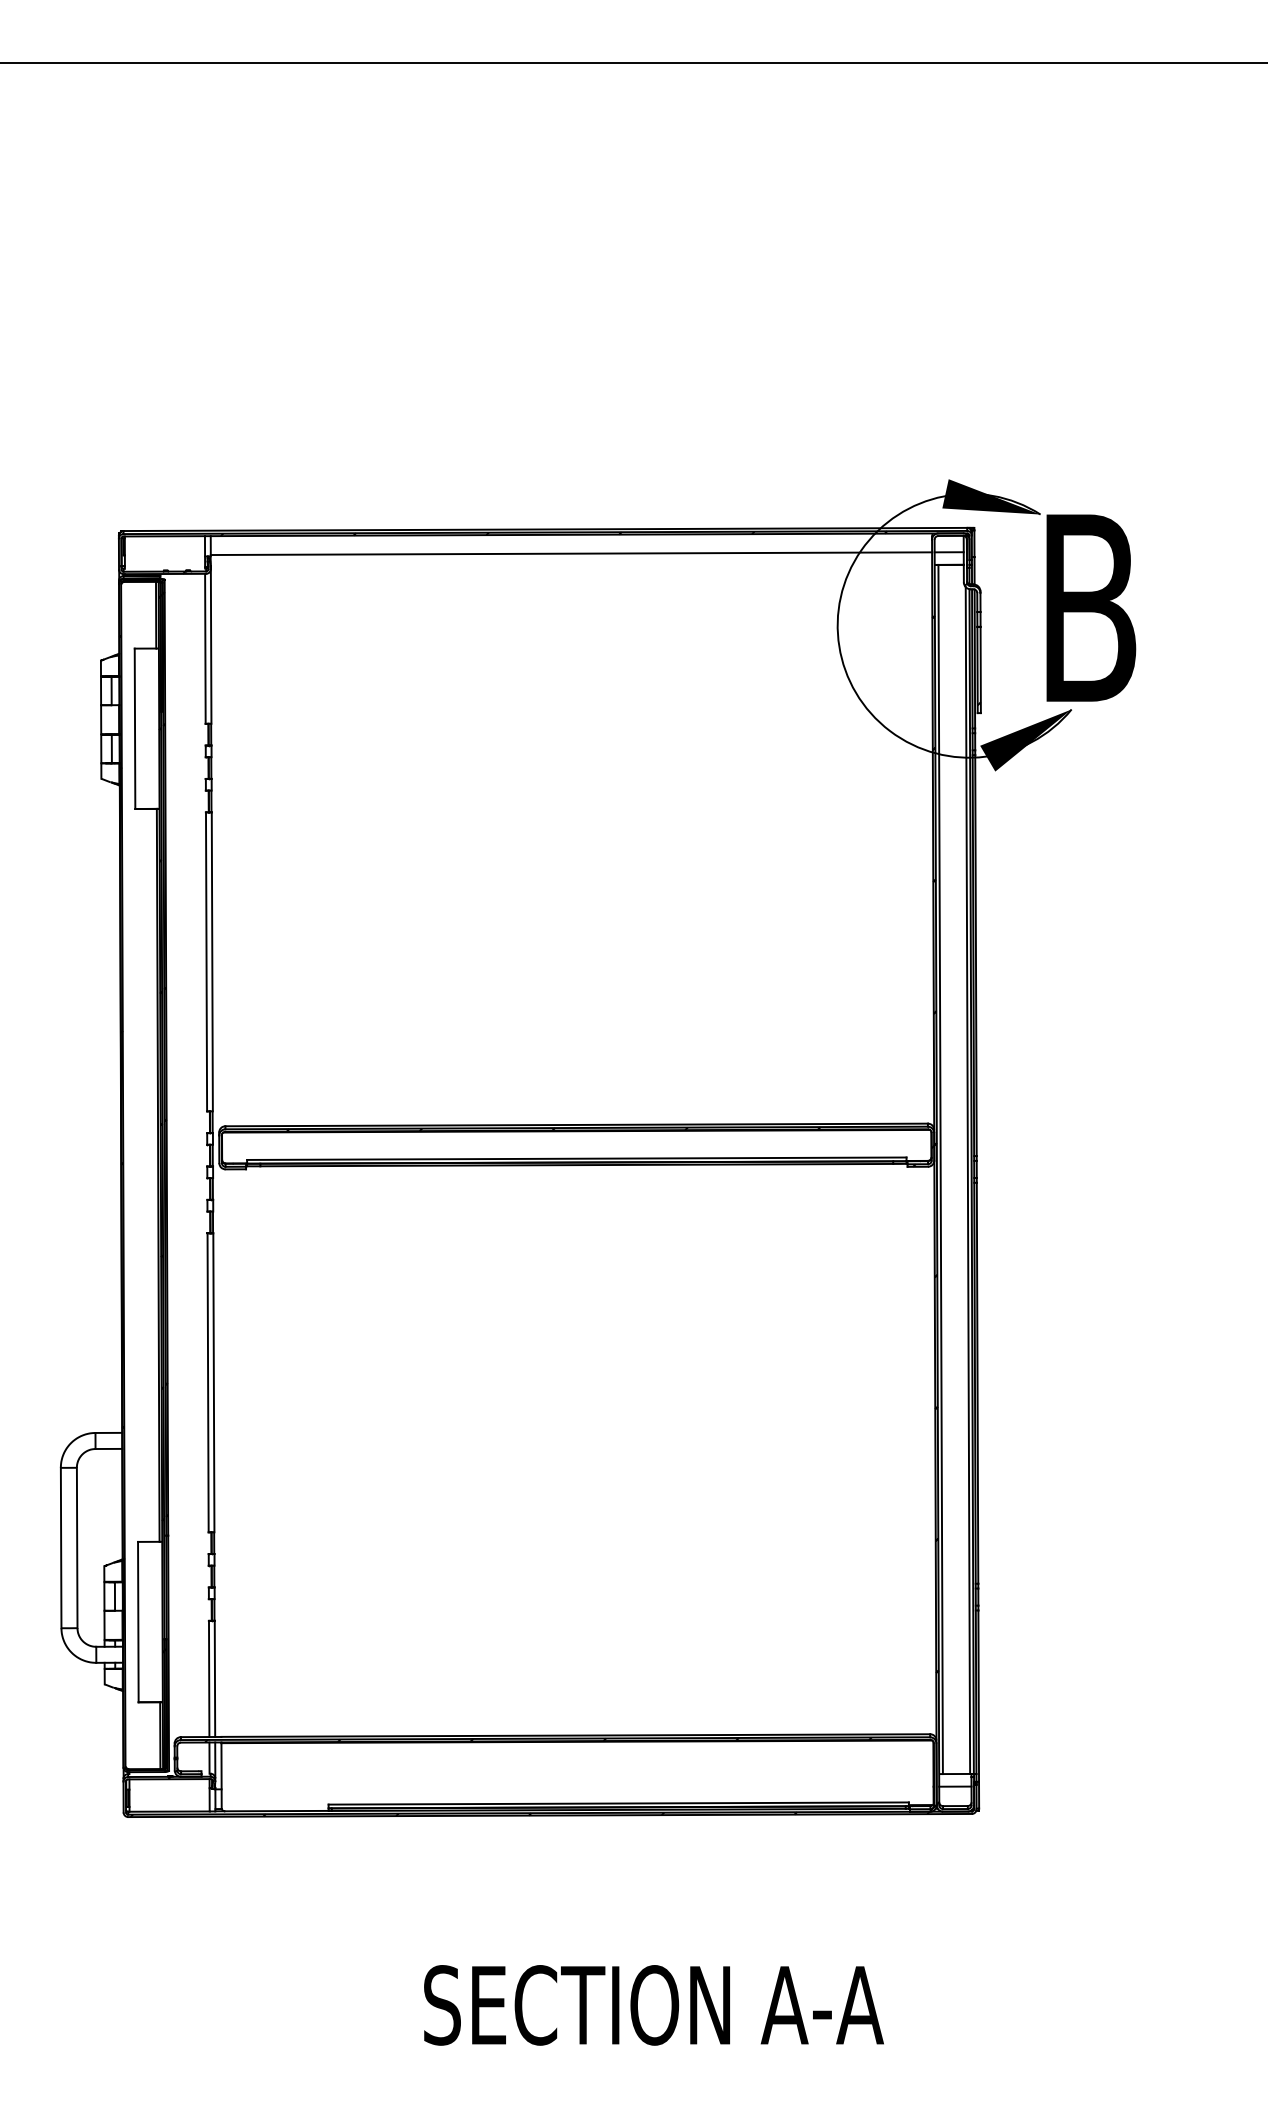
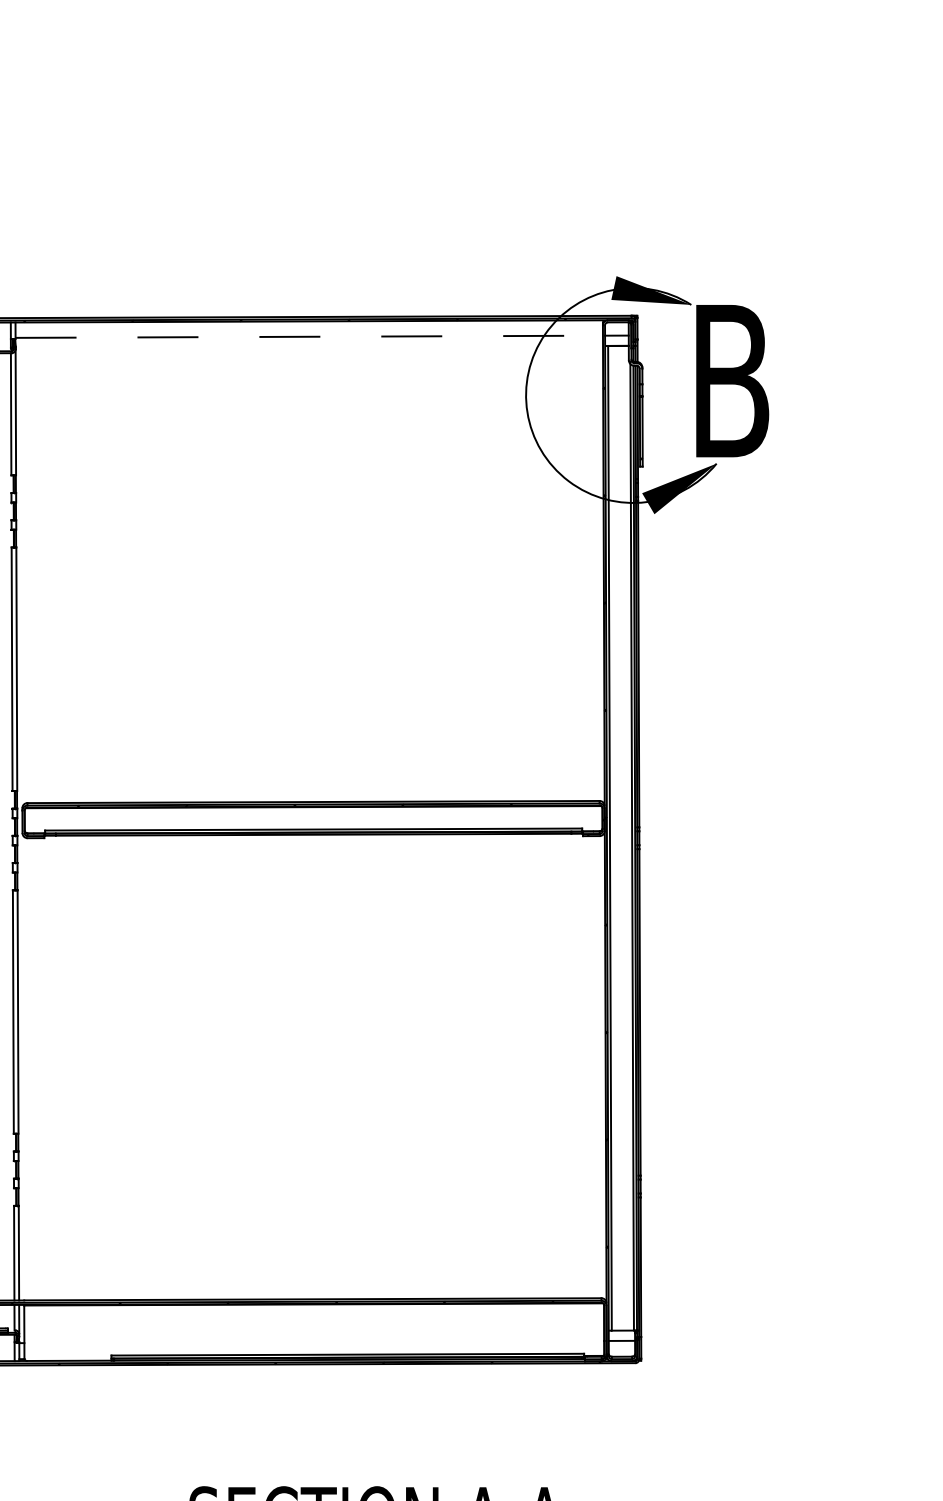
line: (571, 553) -> (309, 336), solid -> dashed

